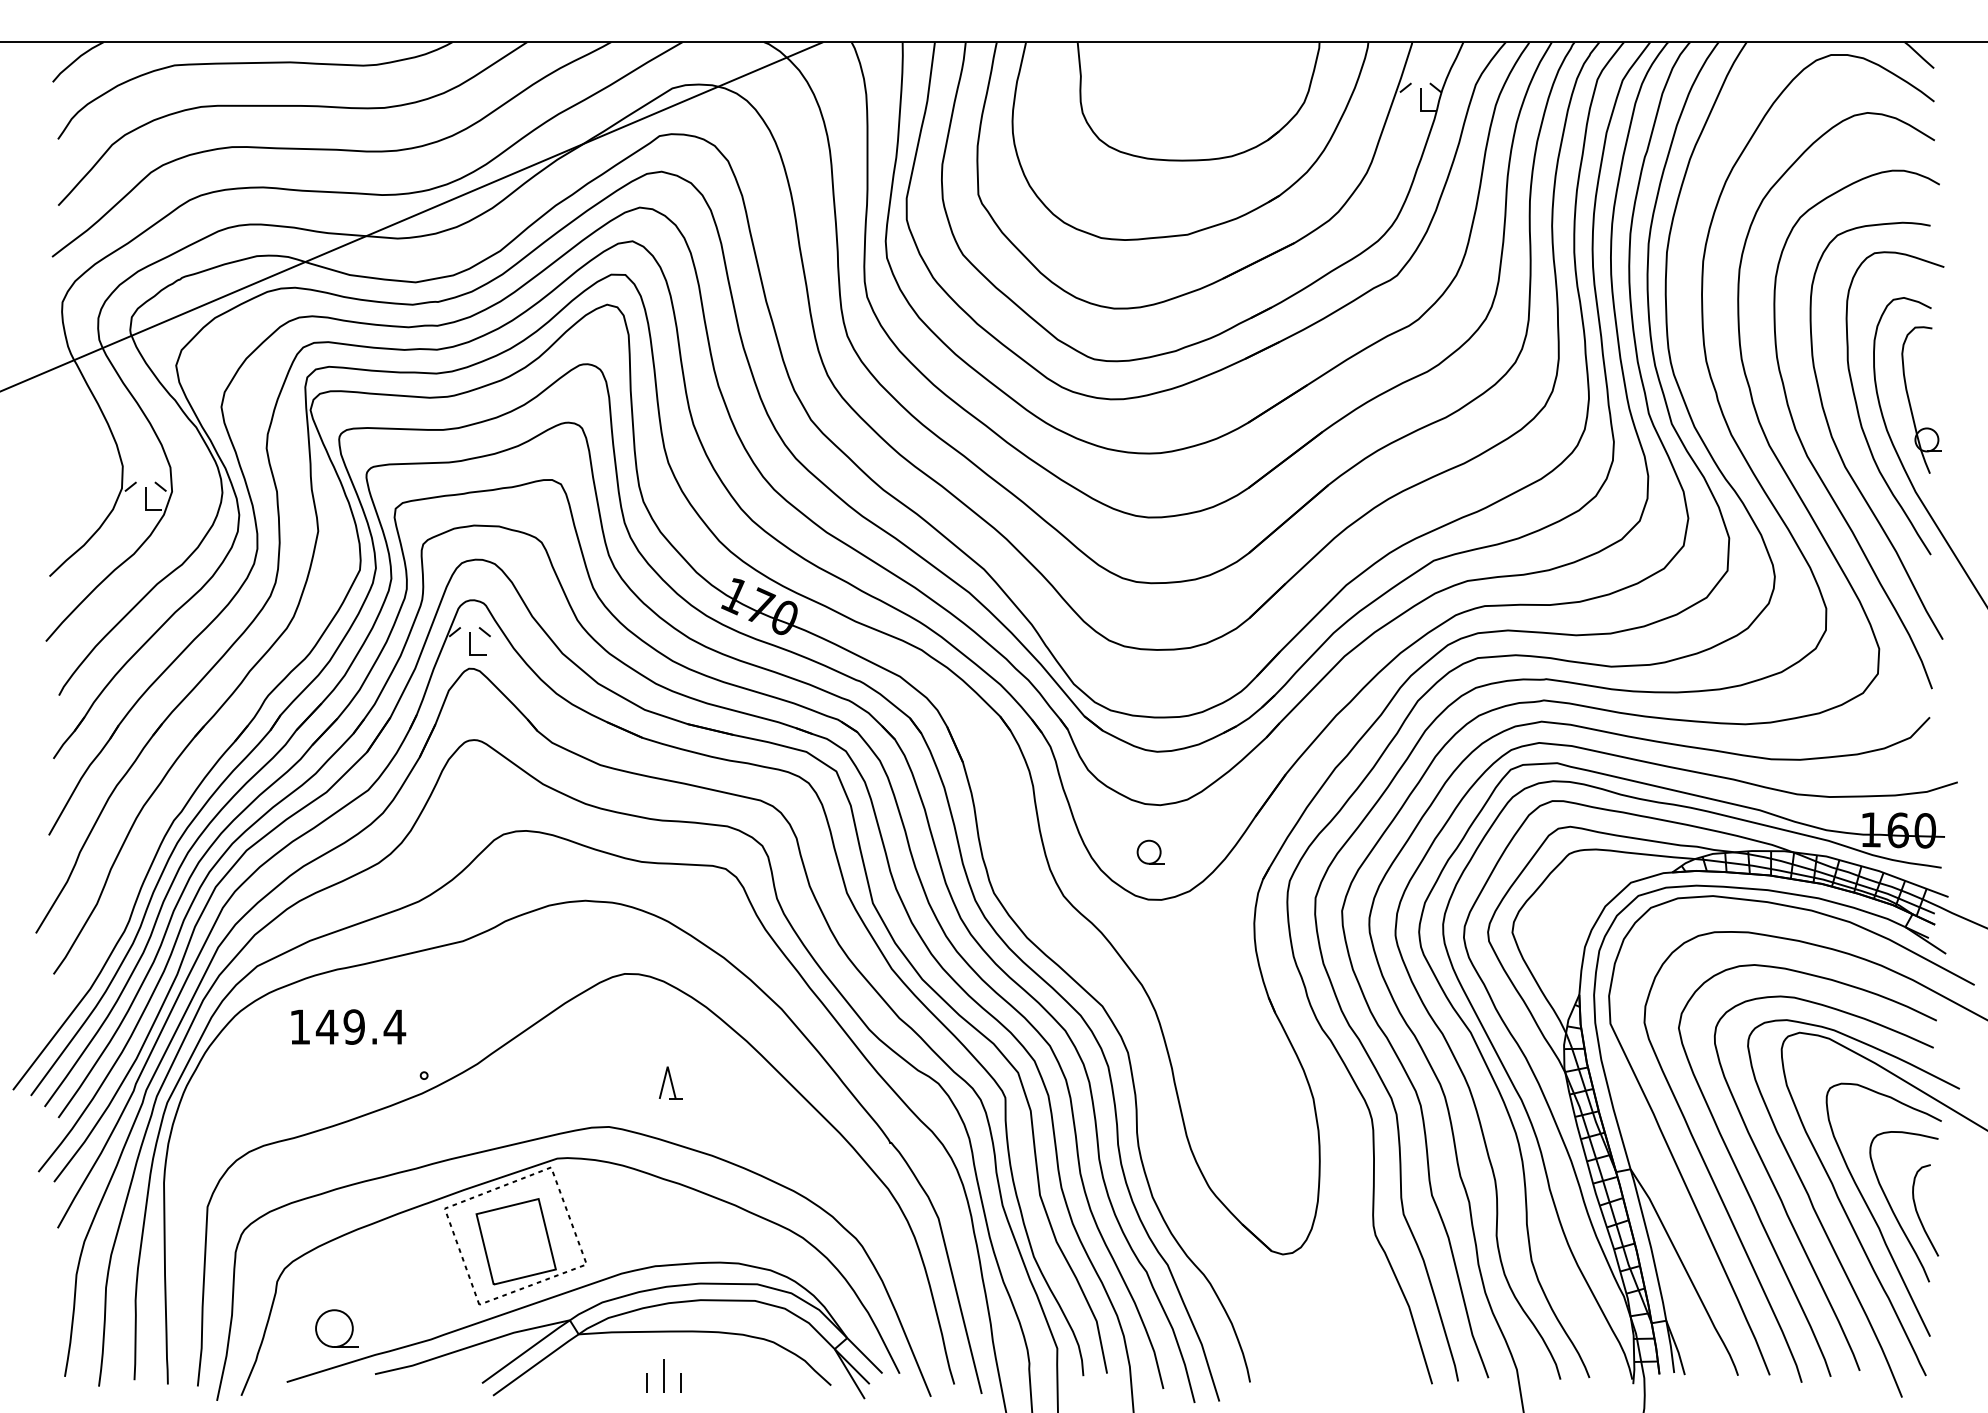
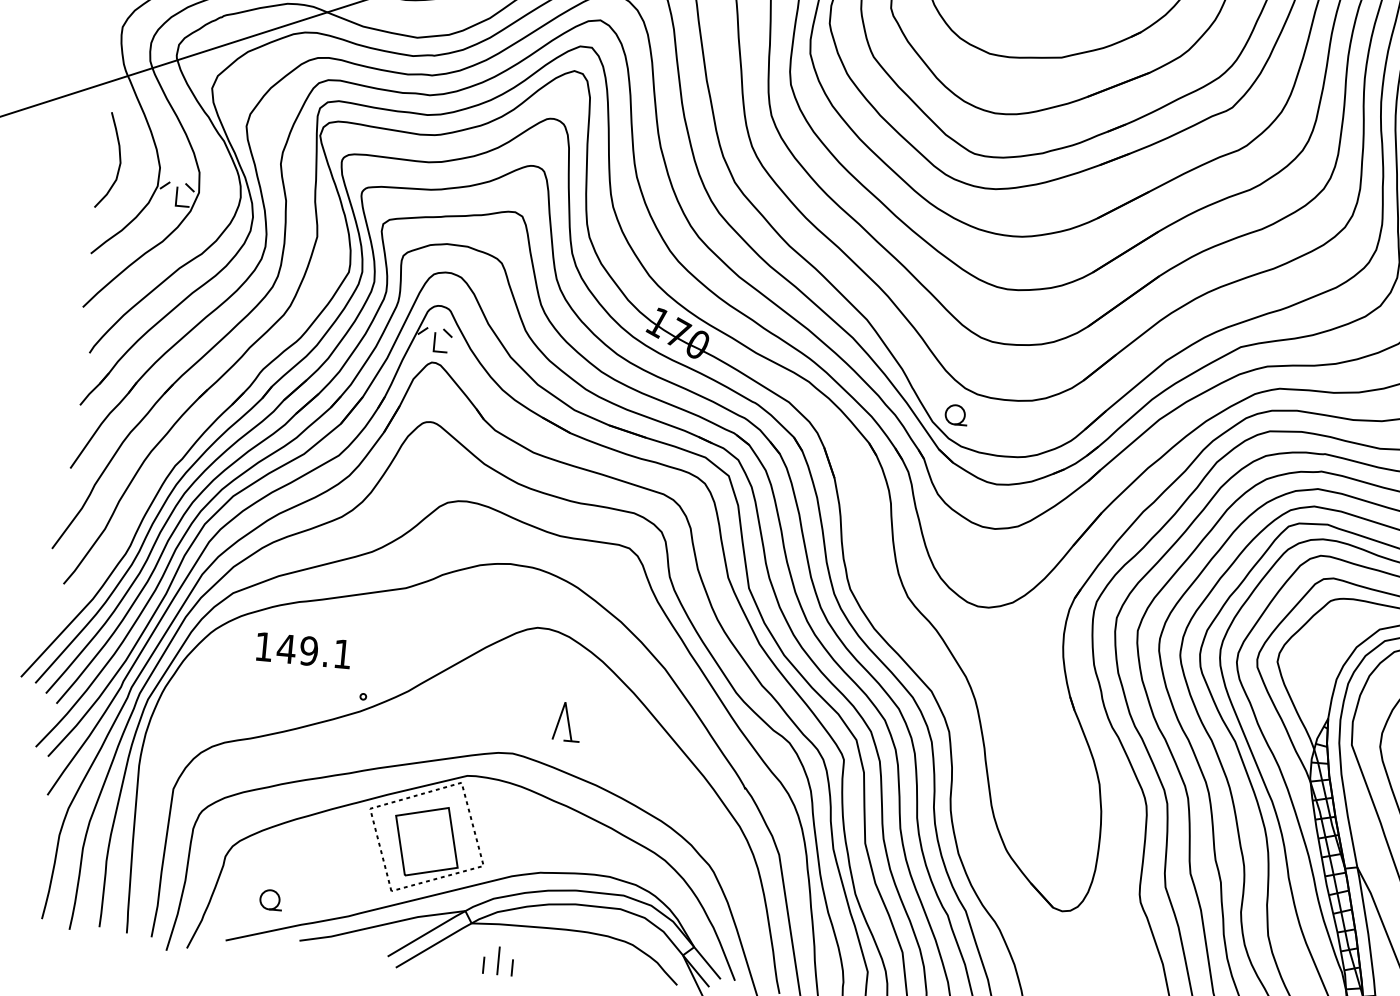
curve: (73, 463) -> (119, 161), added
part: (1150, 851) -> (956, 414), moved
text: (394, 1026) -> (342, 653), 149.4 -> 149.1
part: (670, 1082) -> (567, 721), size x1.43
part: (336, 1328) -> (271, 899), size x0.62
part: (663, 1375) -> (498, 960), moved

